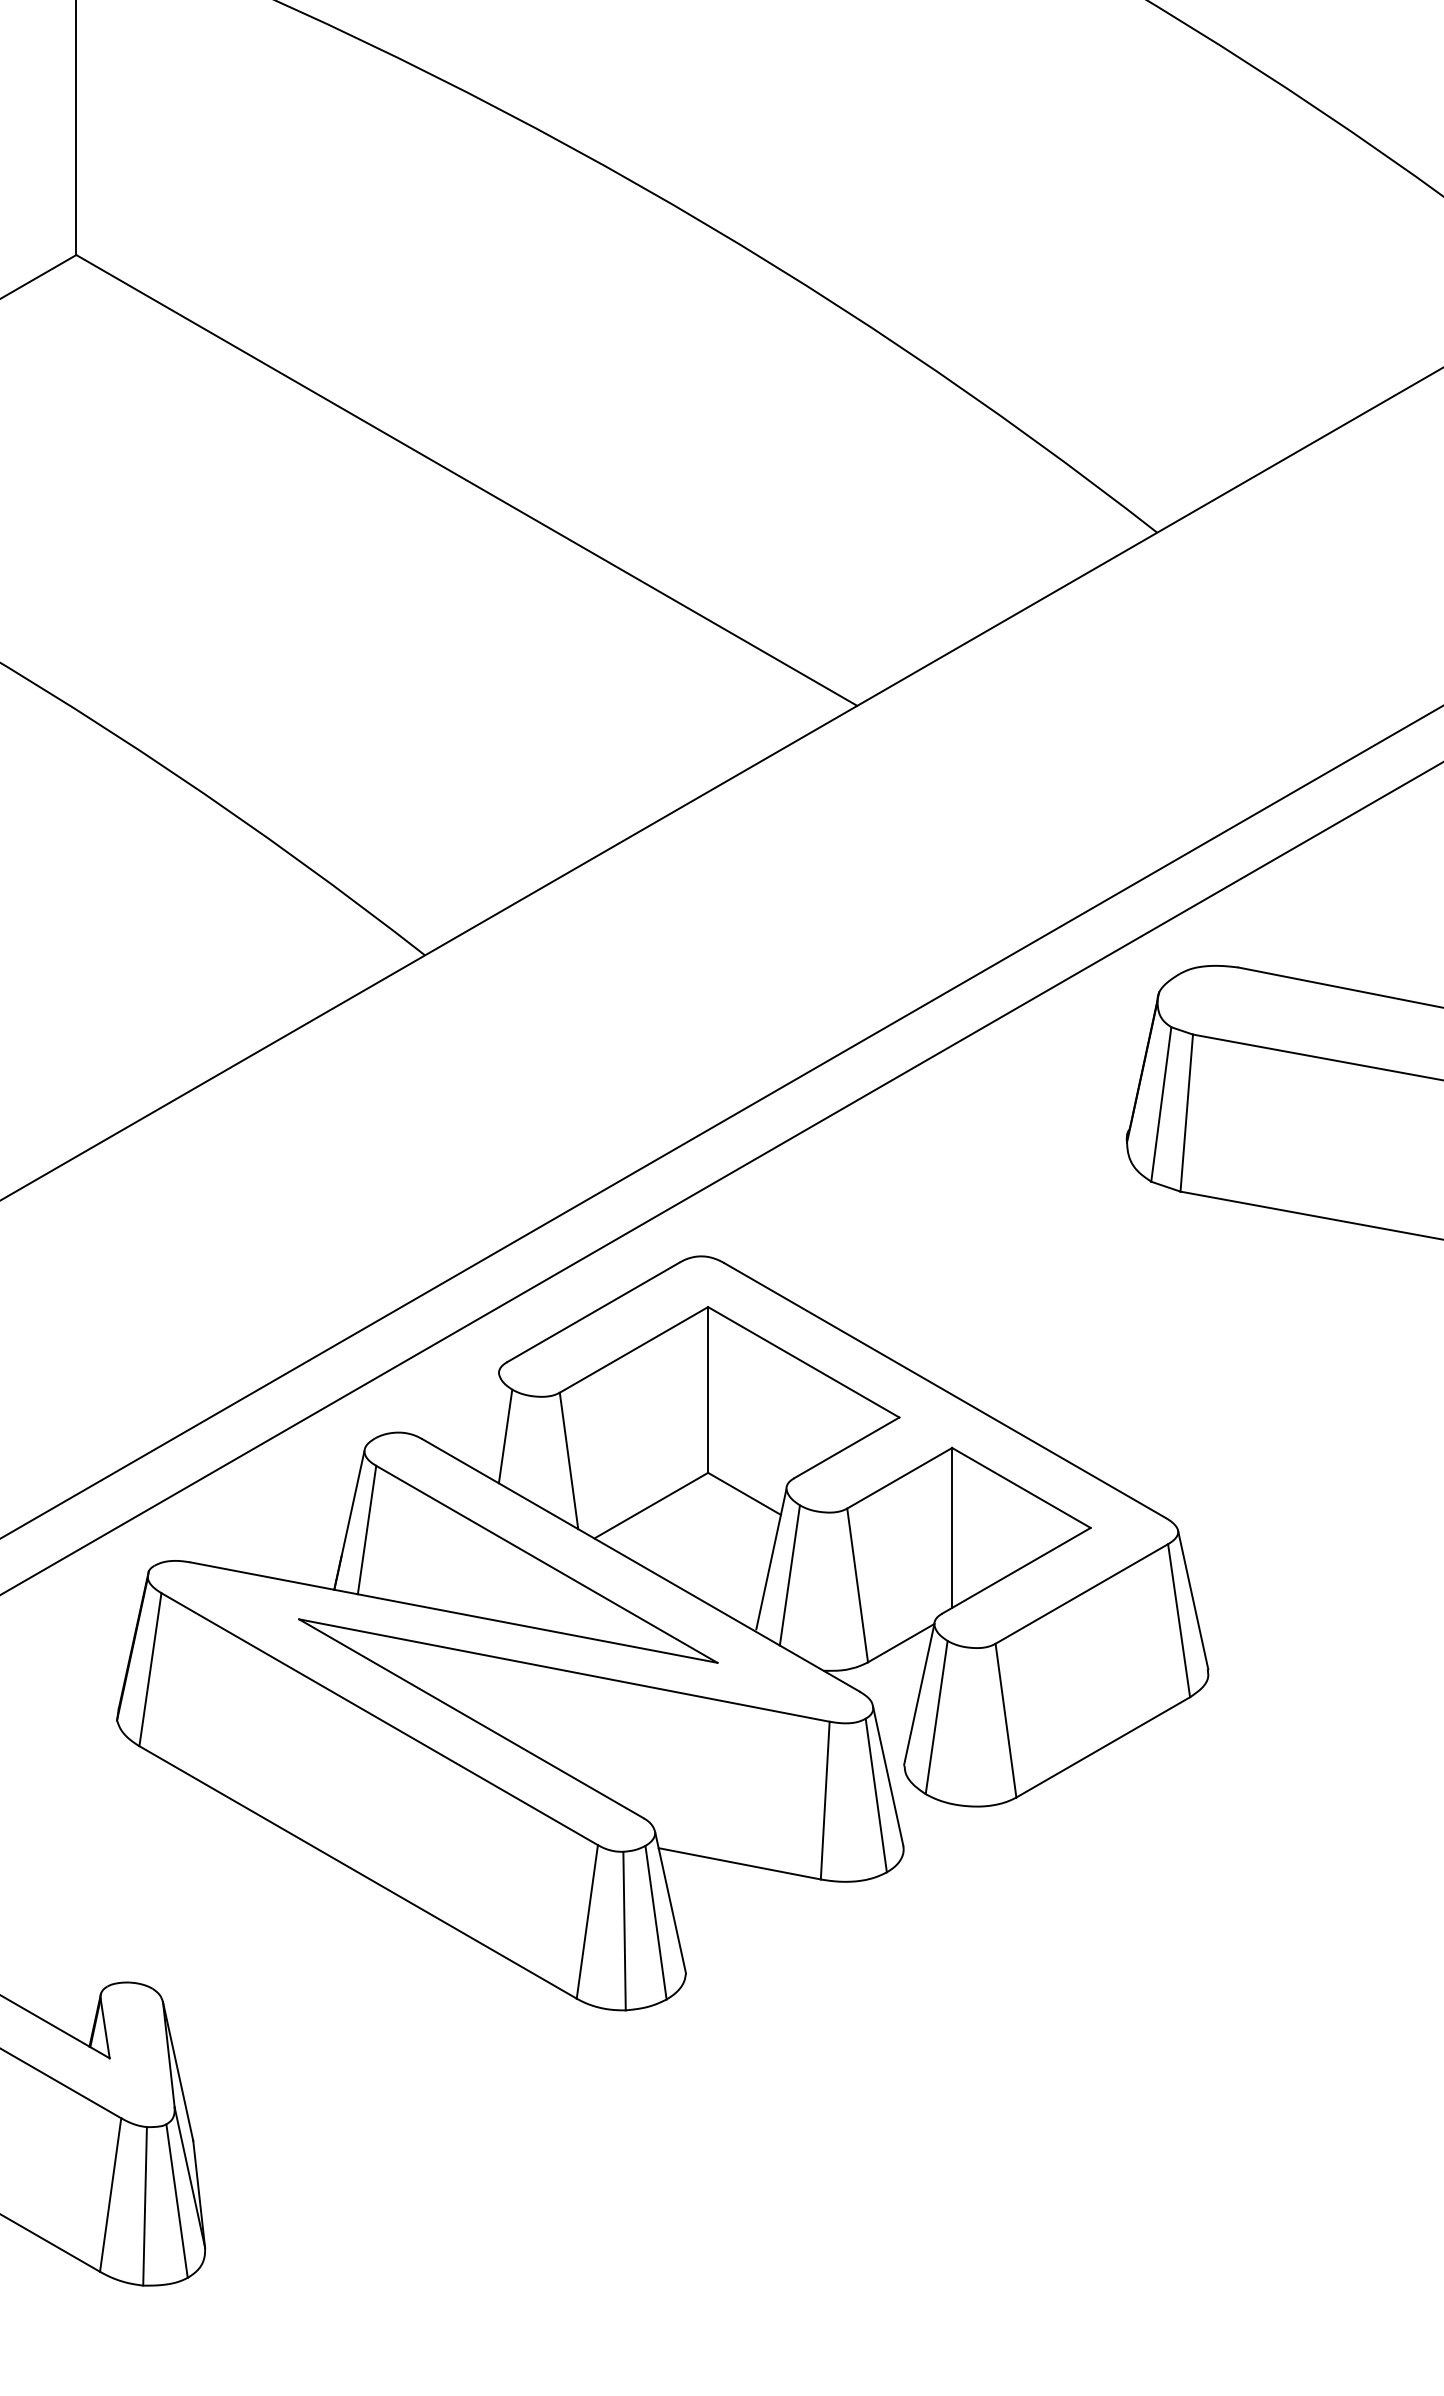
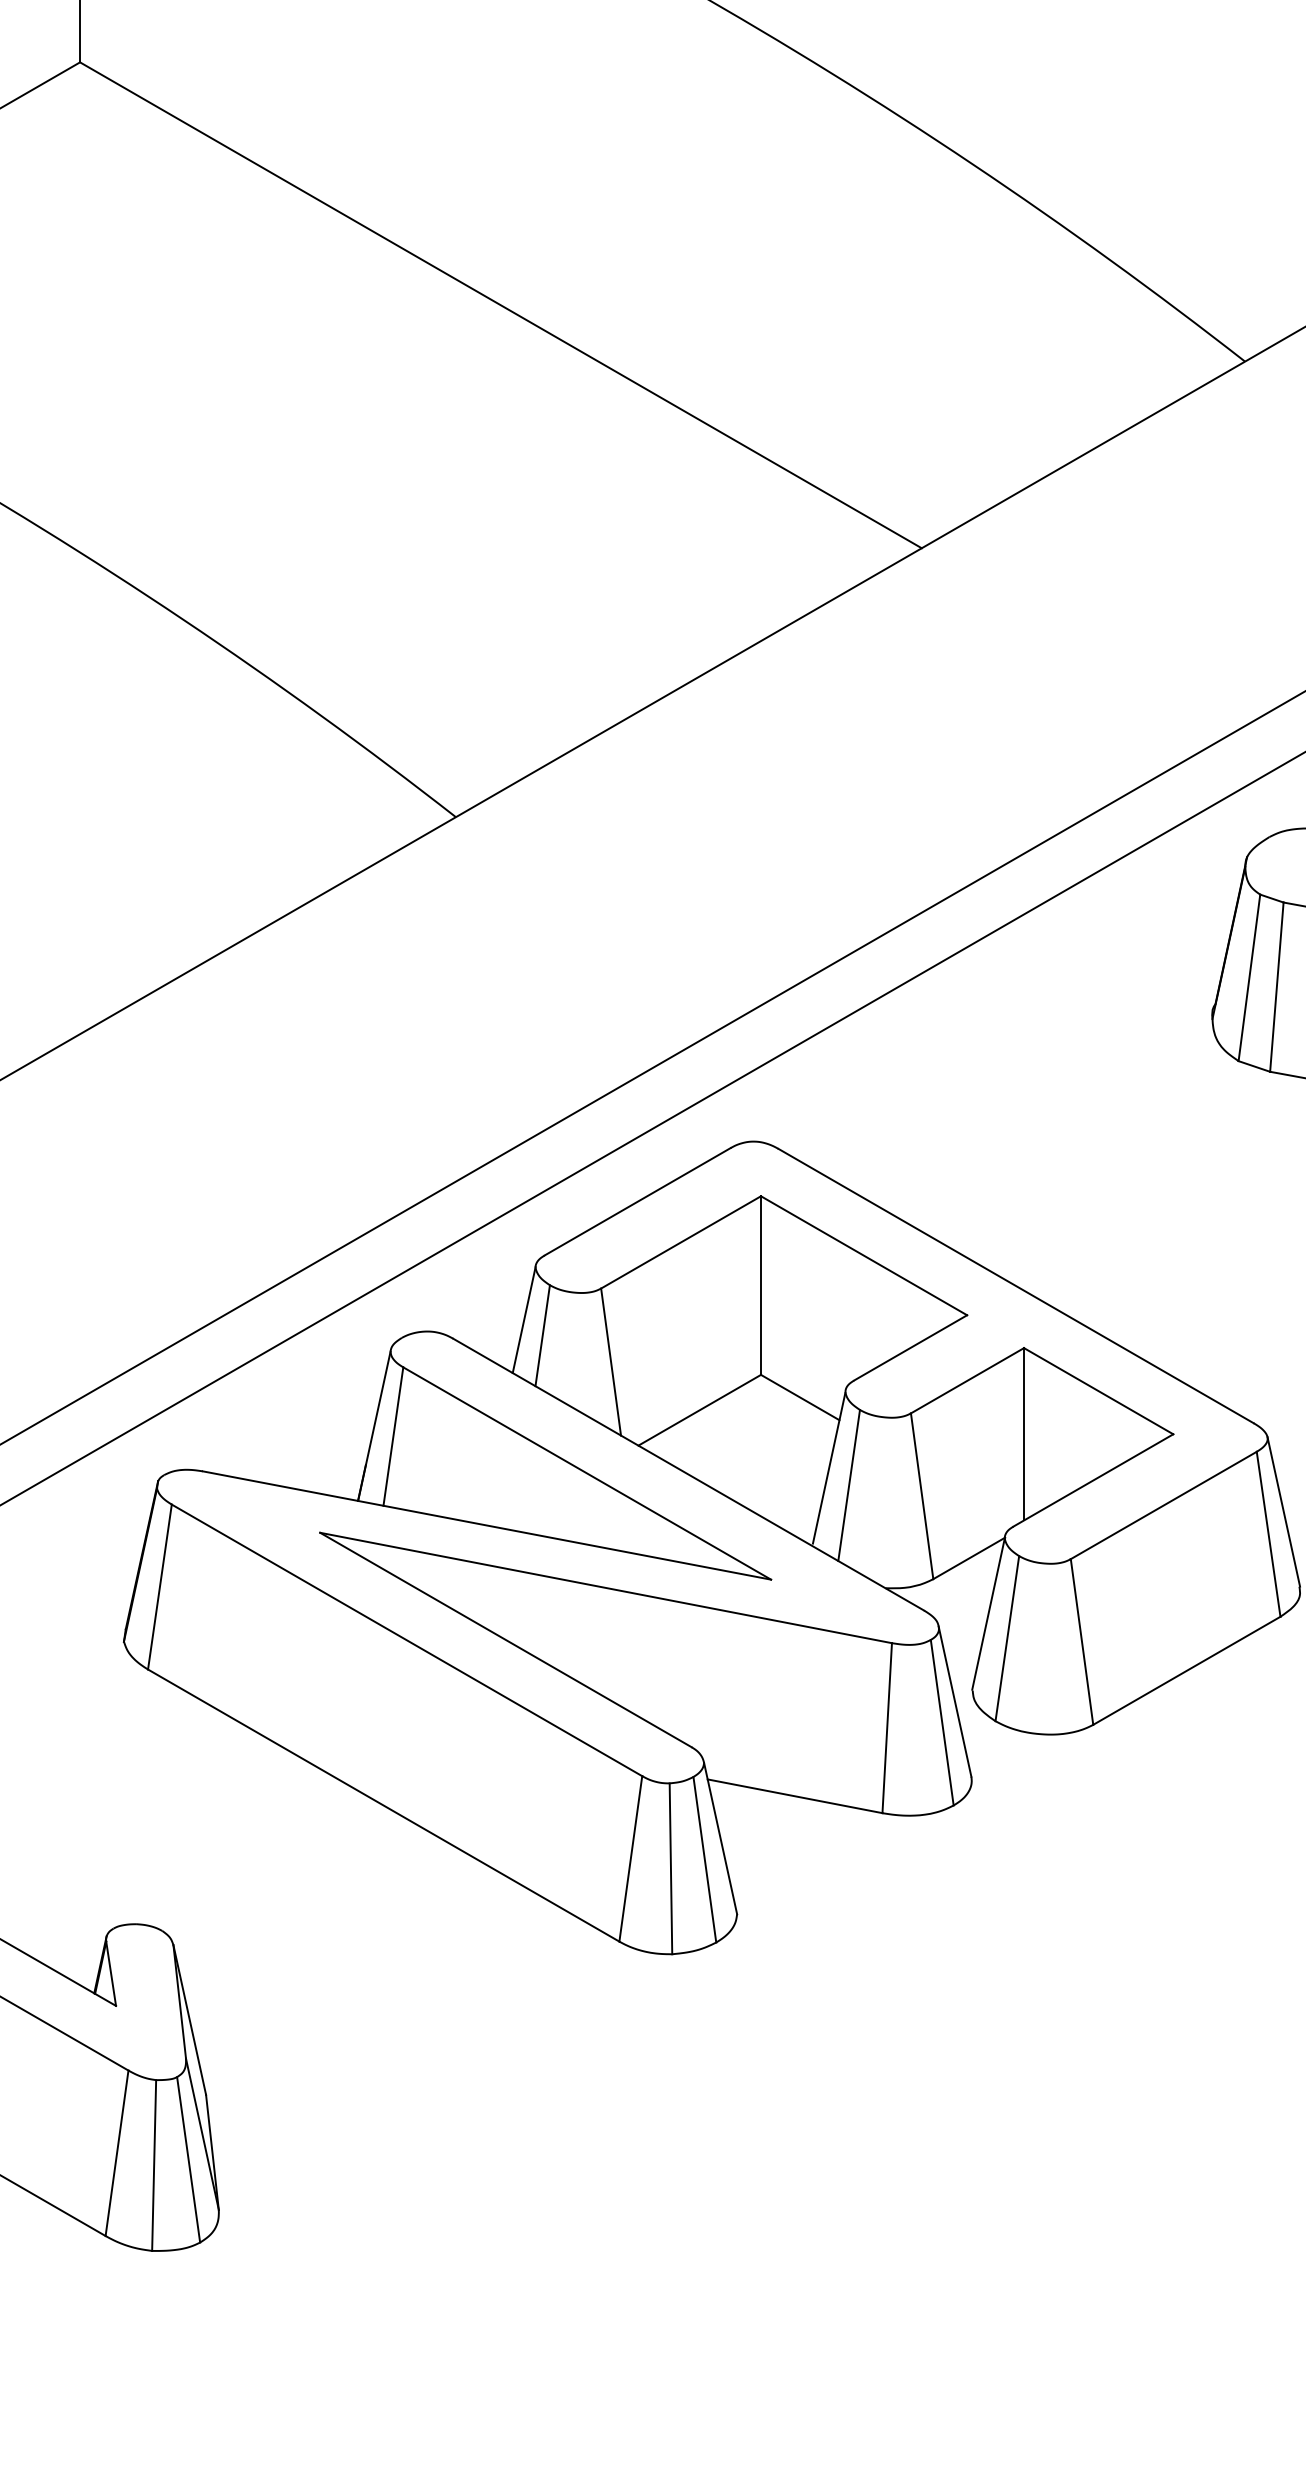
line: (487, 1421) -> (523, 1319), added

